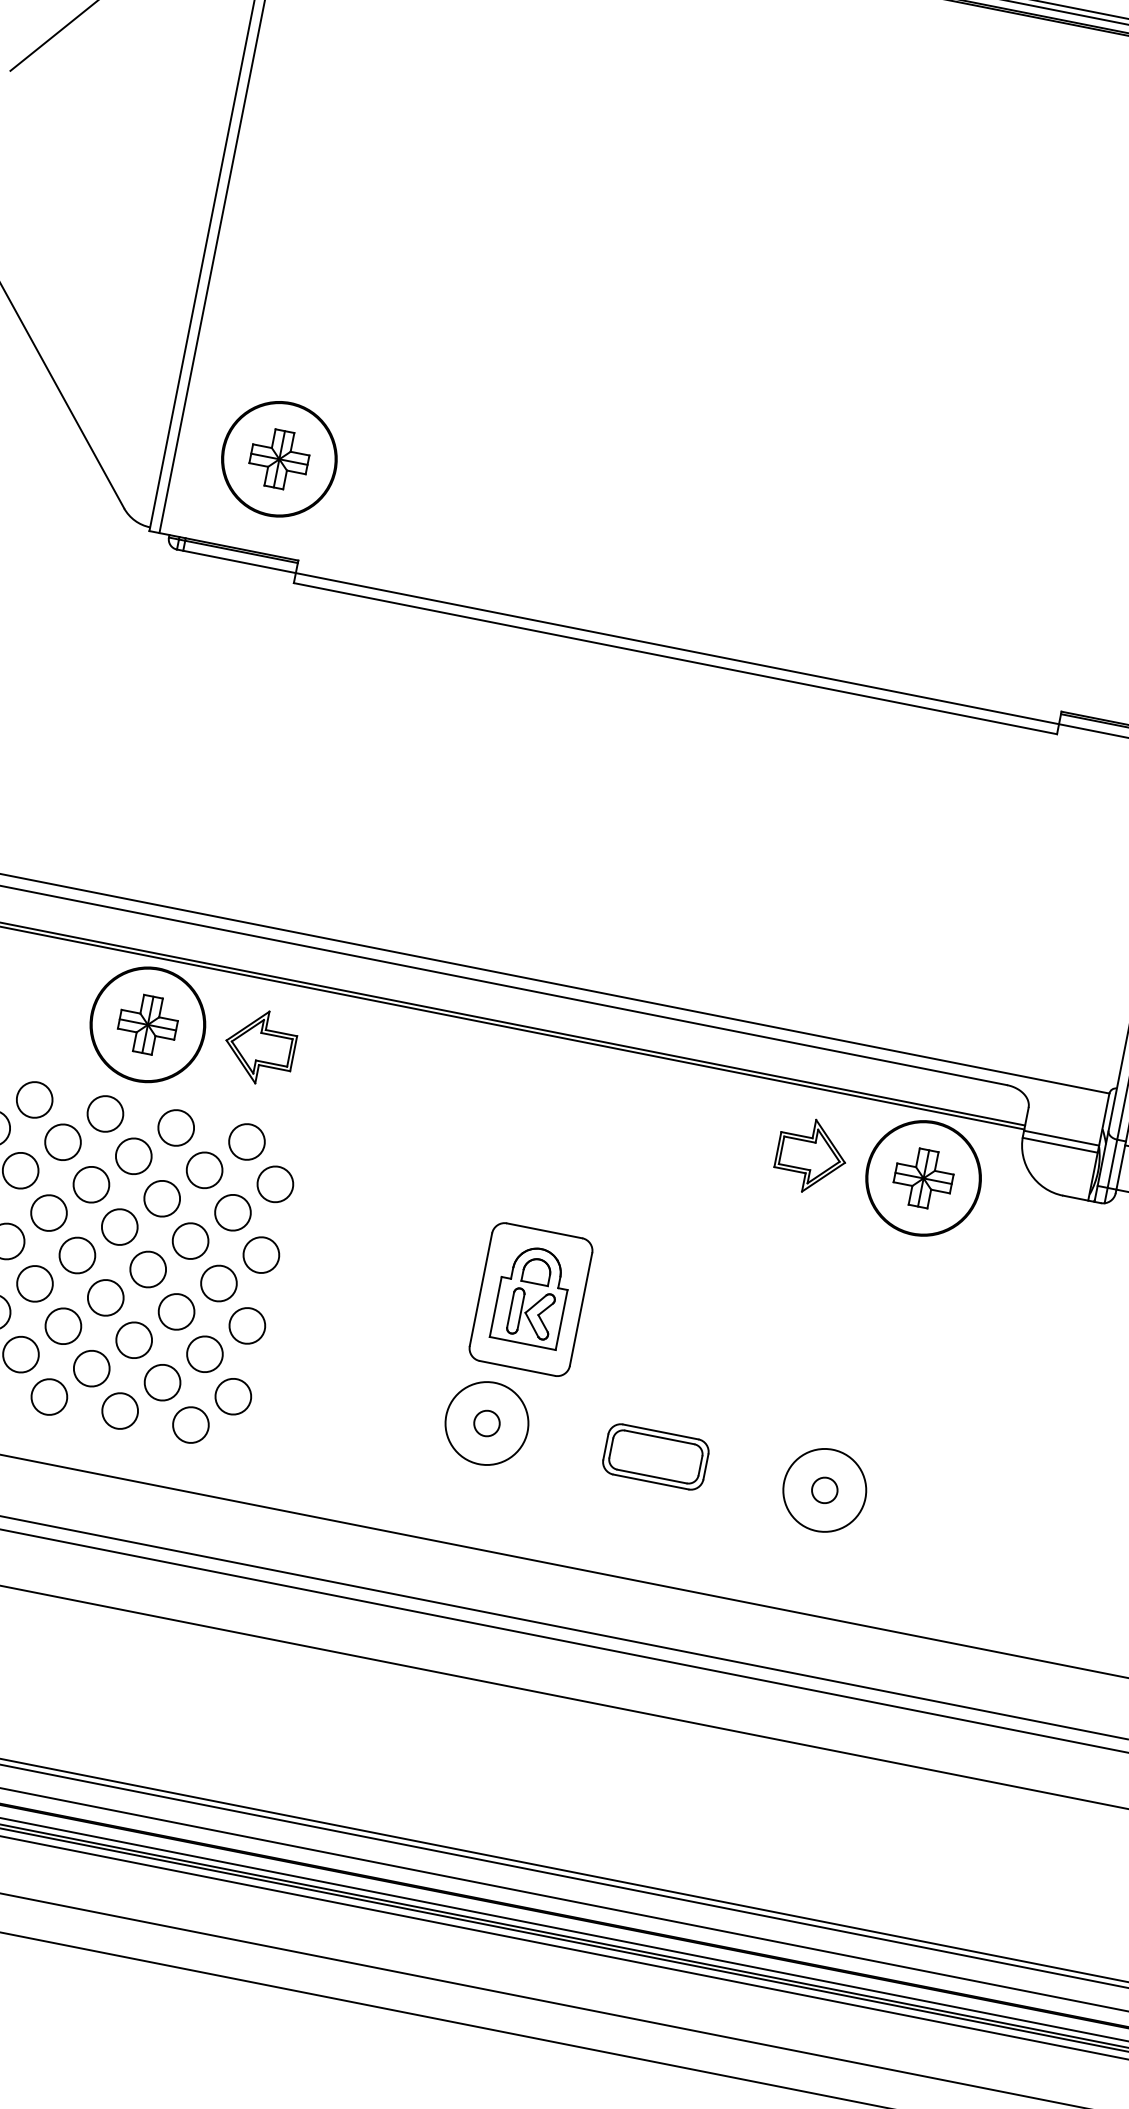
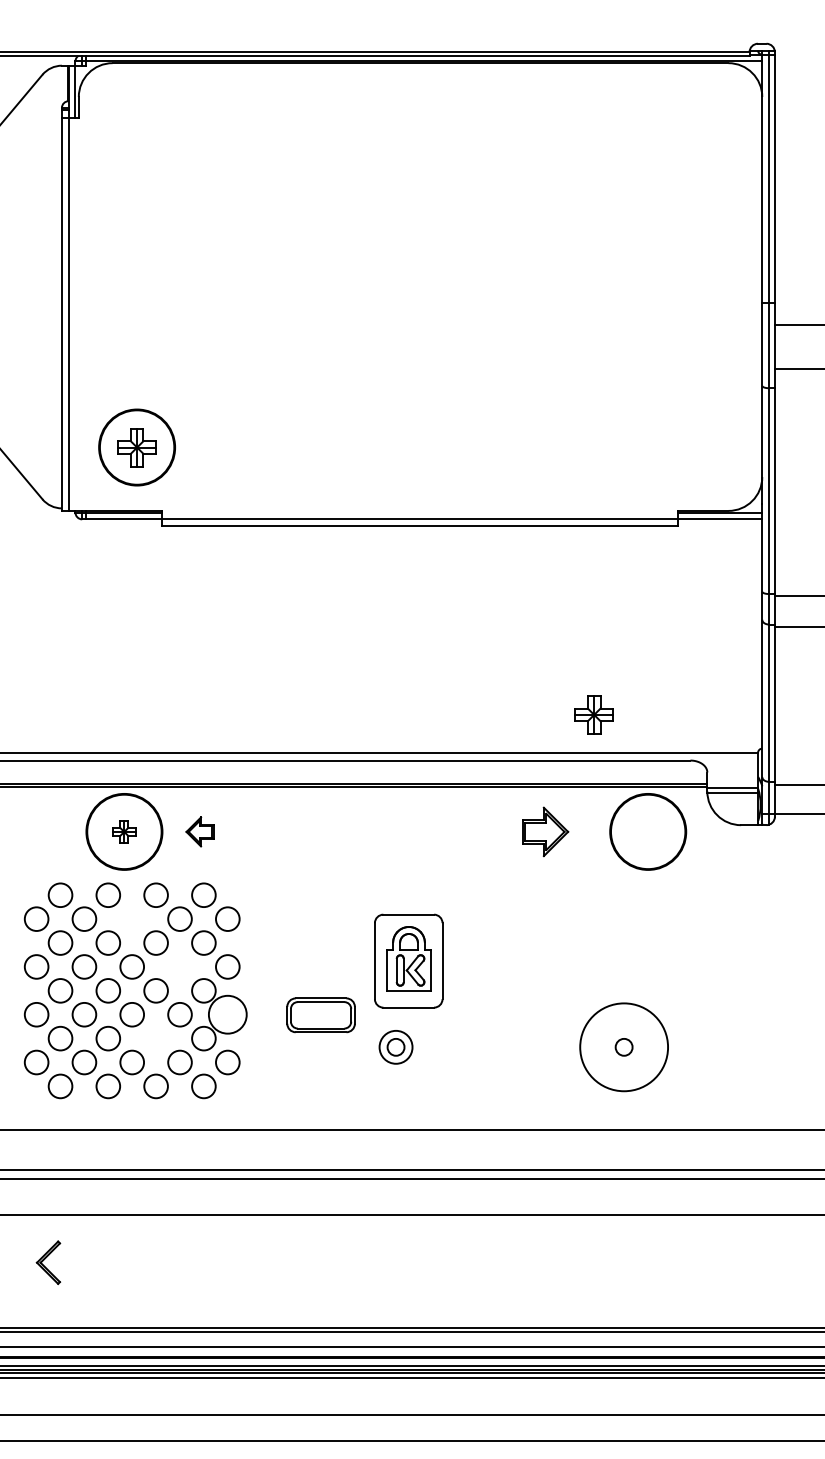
part: (146, 1023) -> (123, 831), size x0.6
part: (259, 1046) -> (199, 831), size x0.6
circle: (132, 1155) -> (131, 918), removed
part: (811, 1155) -> (545, 831), moved
part: (922, 1177) -> (593, 714), moved
circle: (189, 1240) -> (179, 966), removed
circle: (246, 1325) -> (227, 1014), size x1.6
circle: (133, 1339) -> (155, 1038), removed
circle: (486, 1422) -> (395, 1046), size x0.6
part: (654, 1457) -> (320, 1015), moved
circle: (824, 1489) -> (623, 1046), size x1.6

